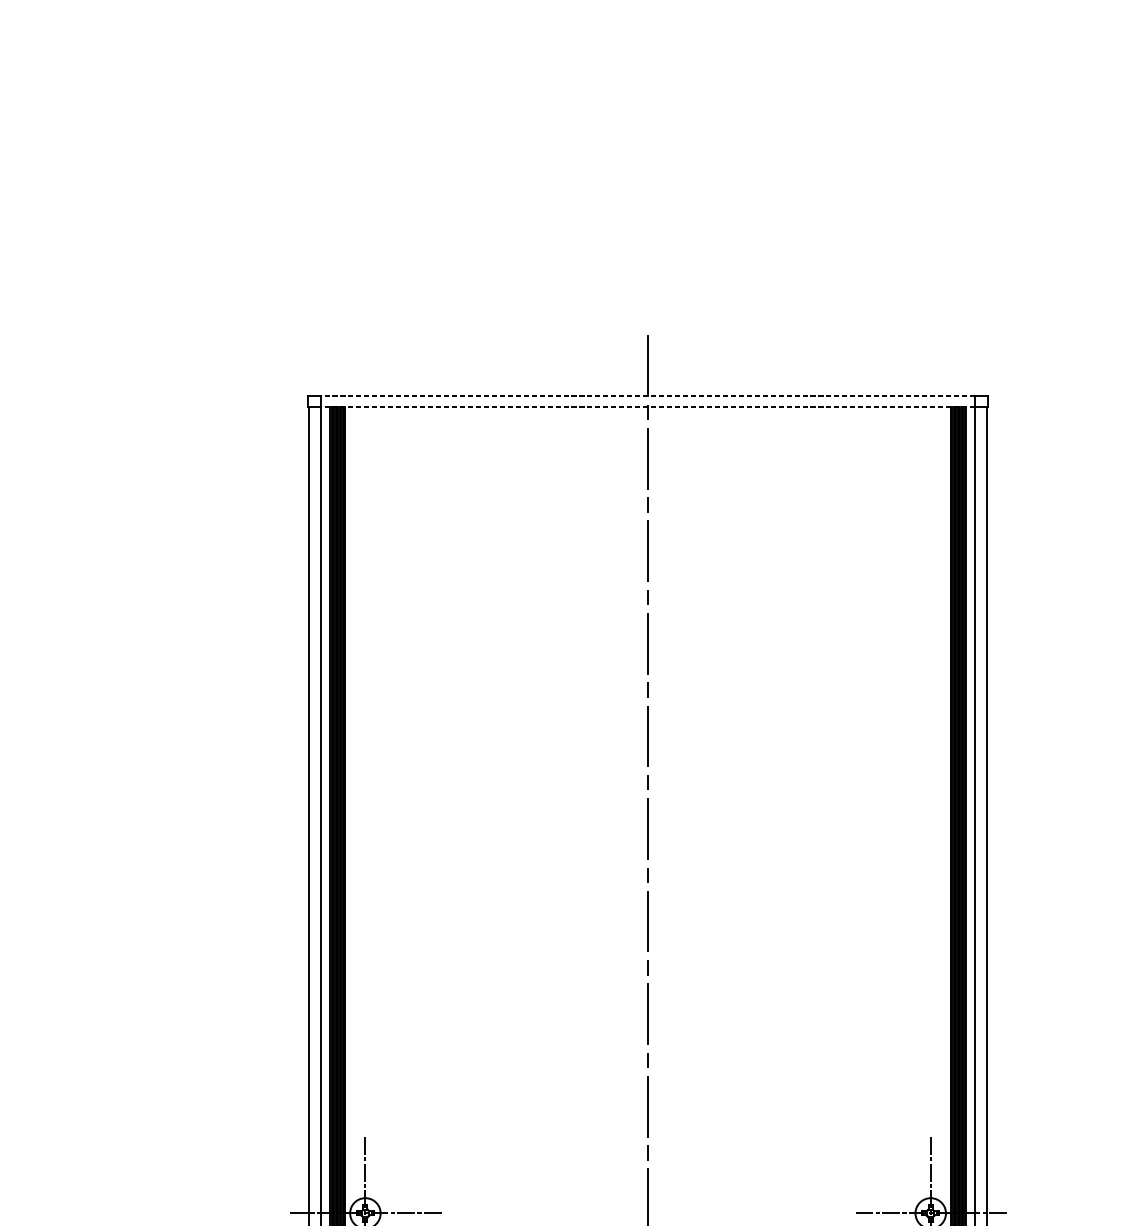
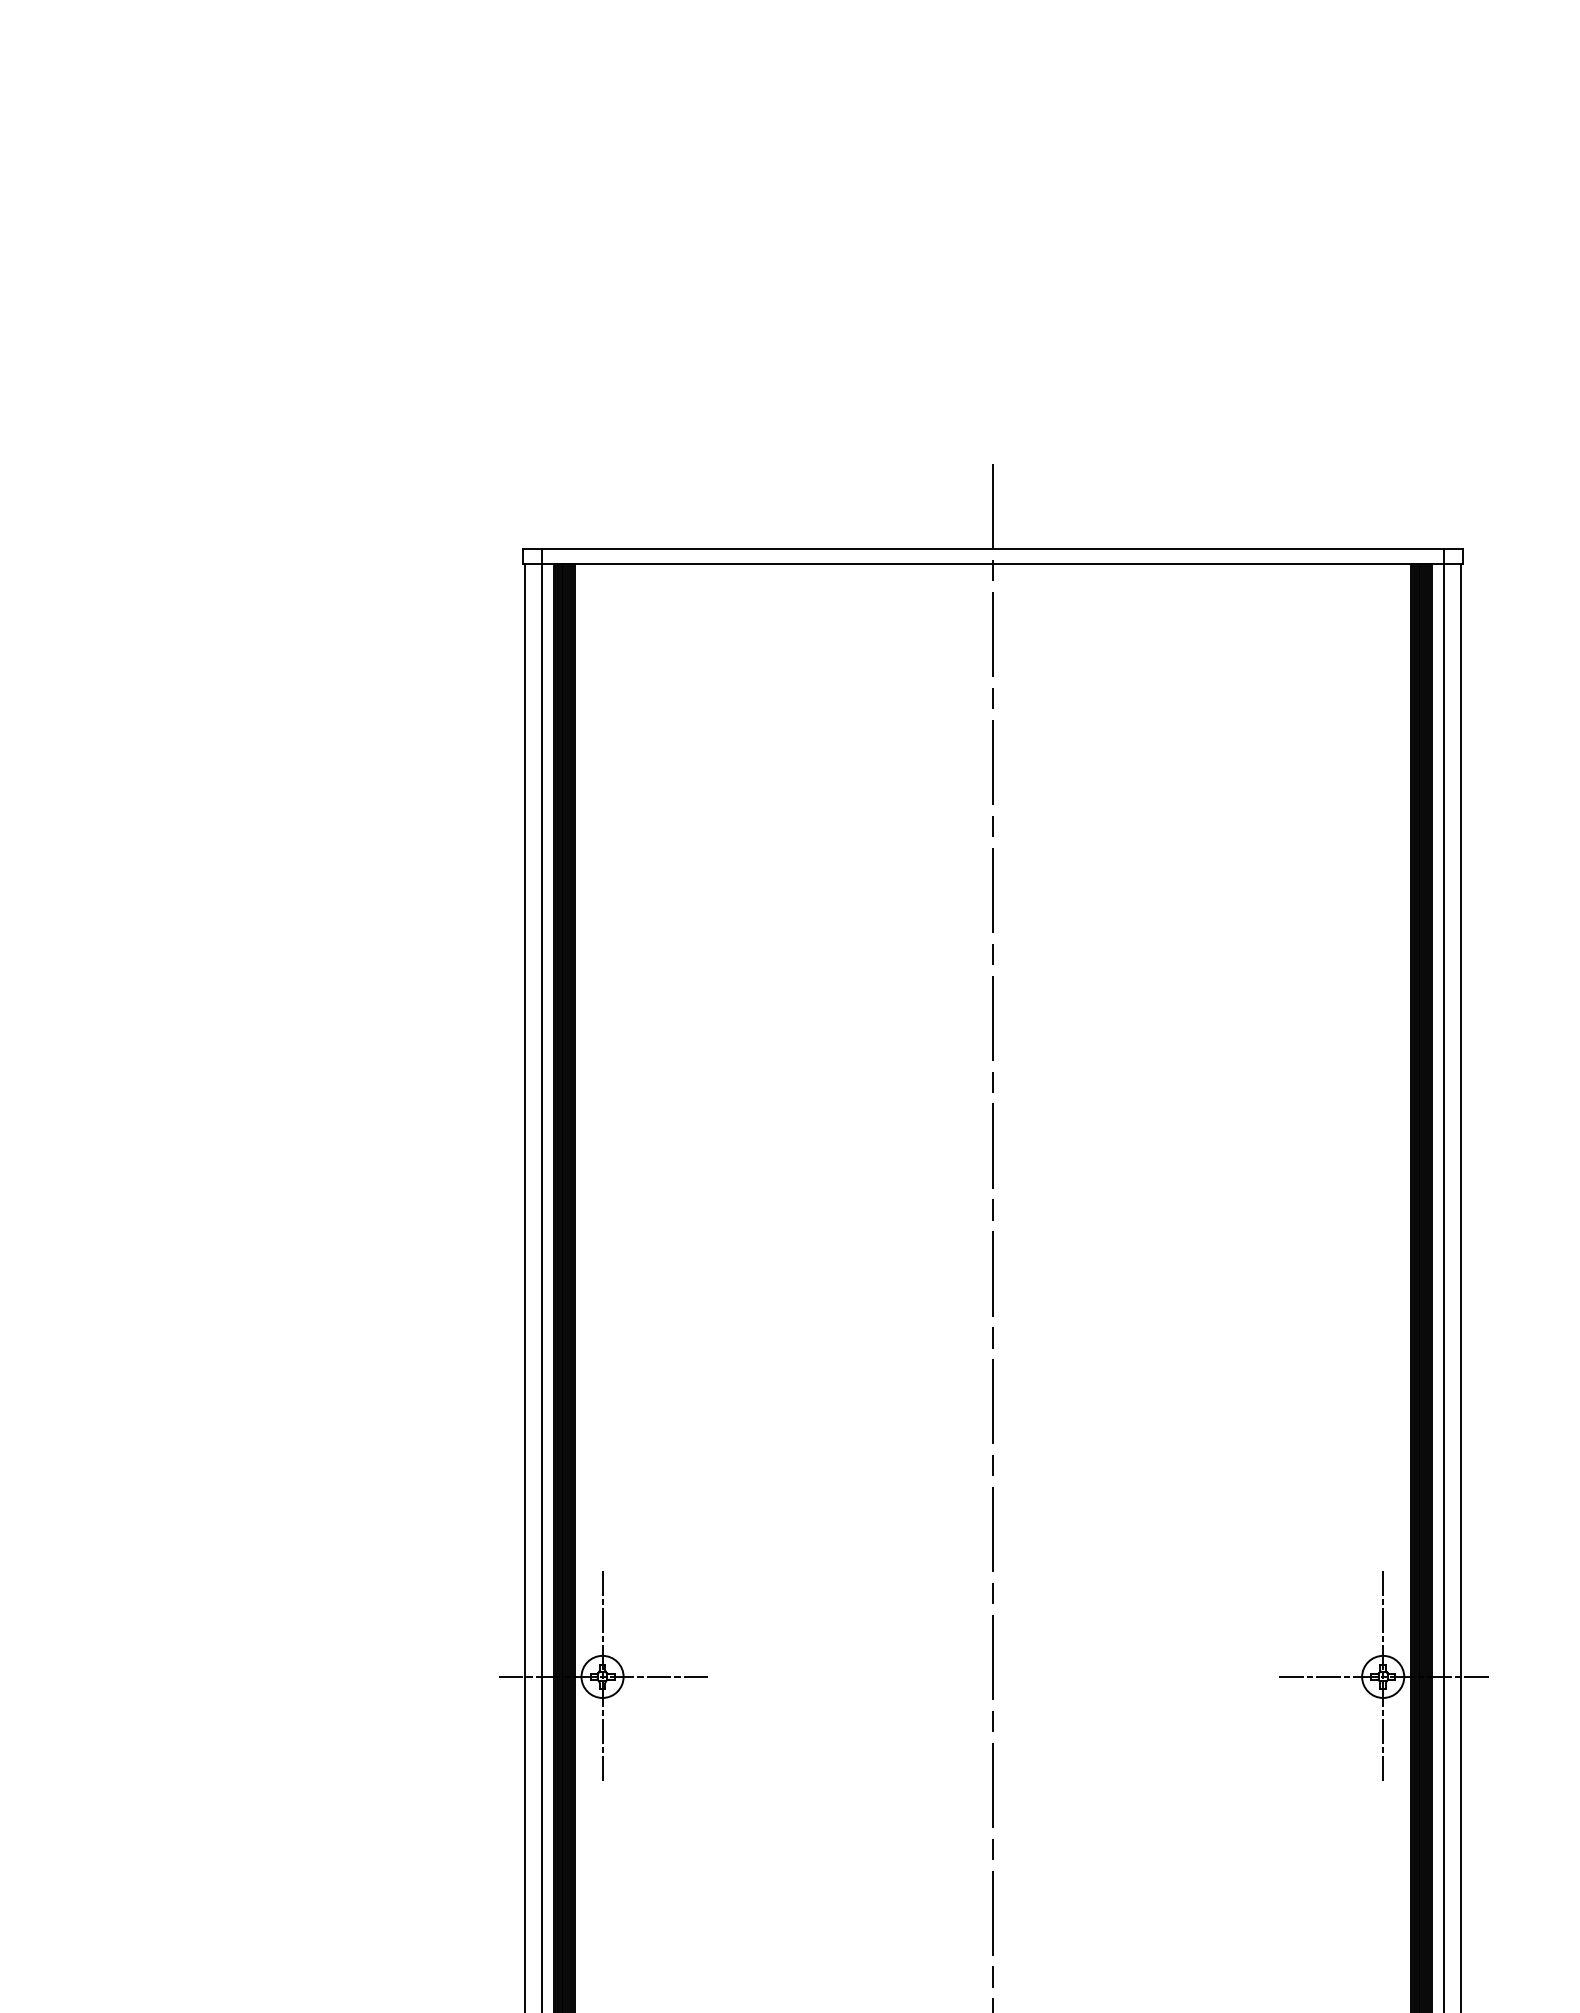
line: (647, 396) -> (992, 548), dashed -> solid
line: (647, 407) -> (992, 563), dashed -> solid

